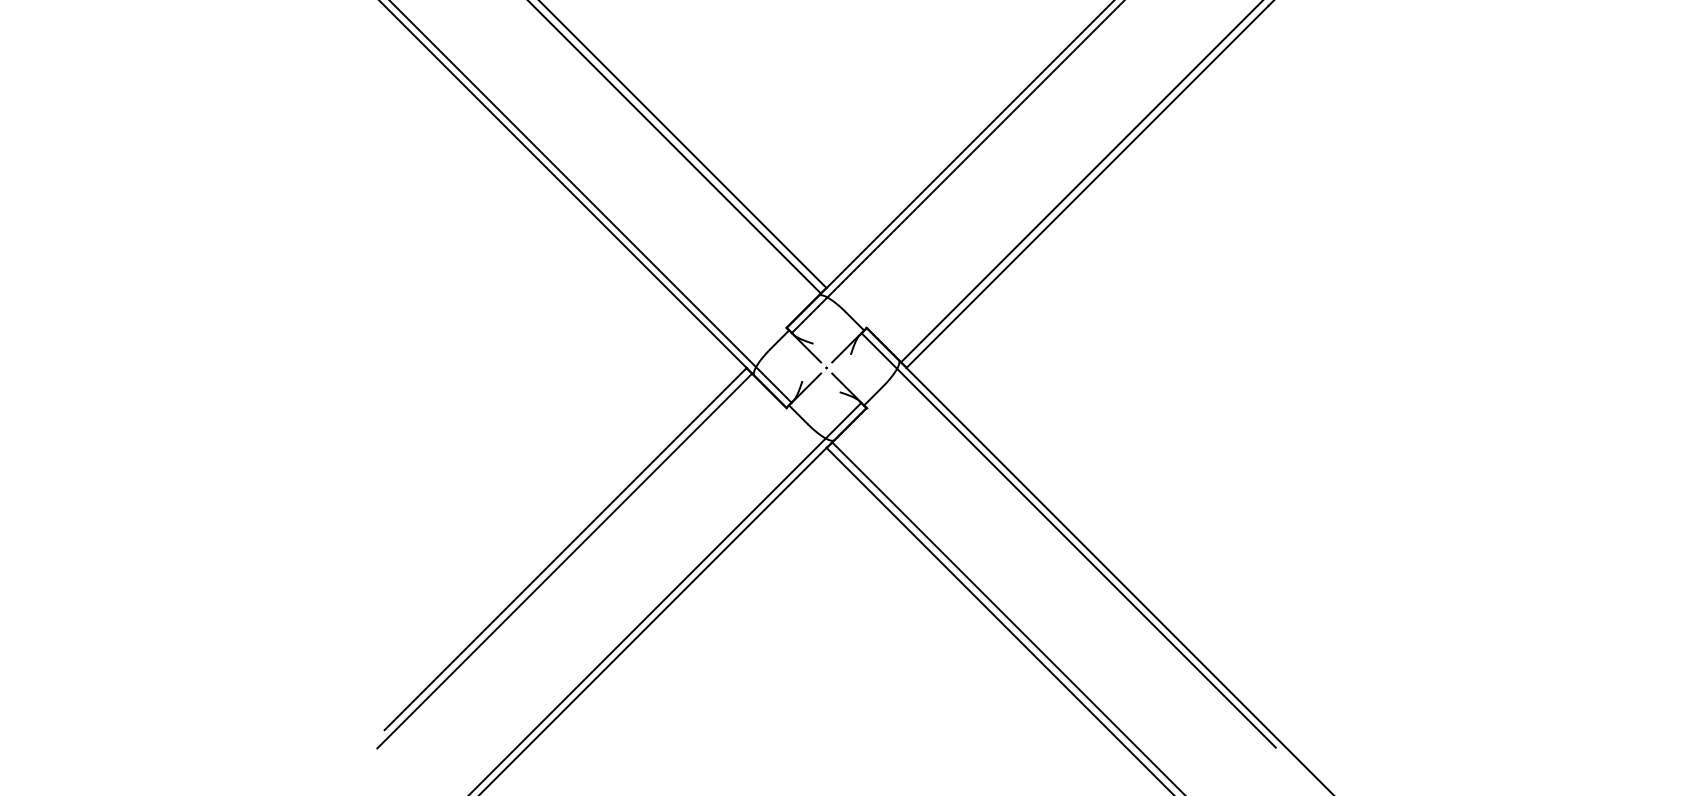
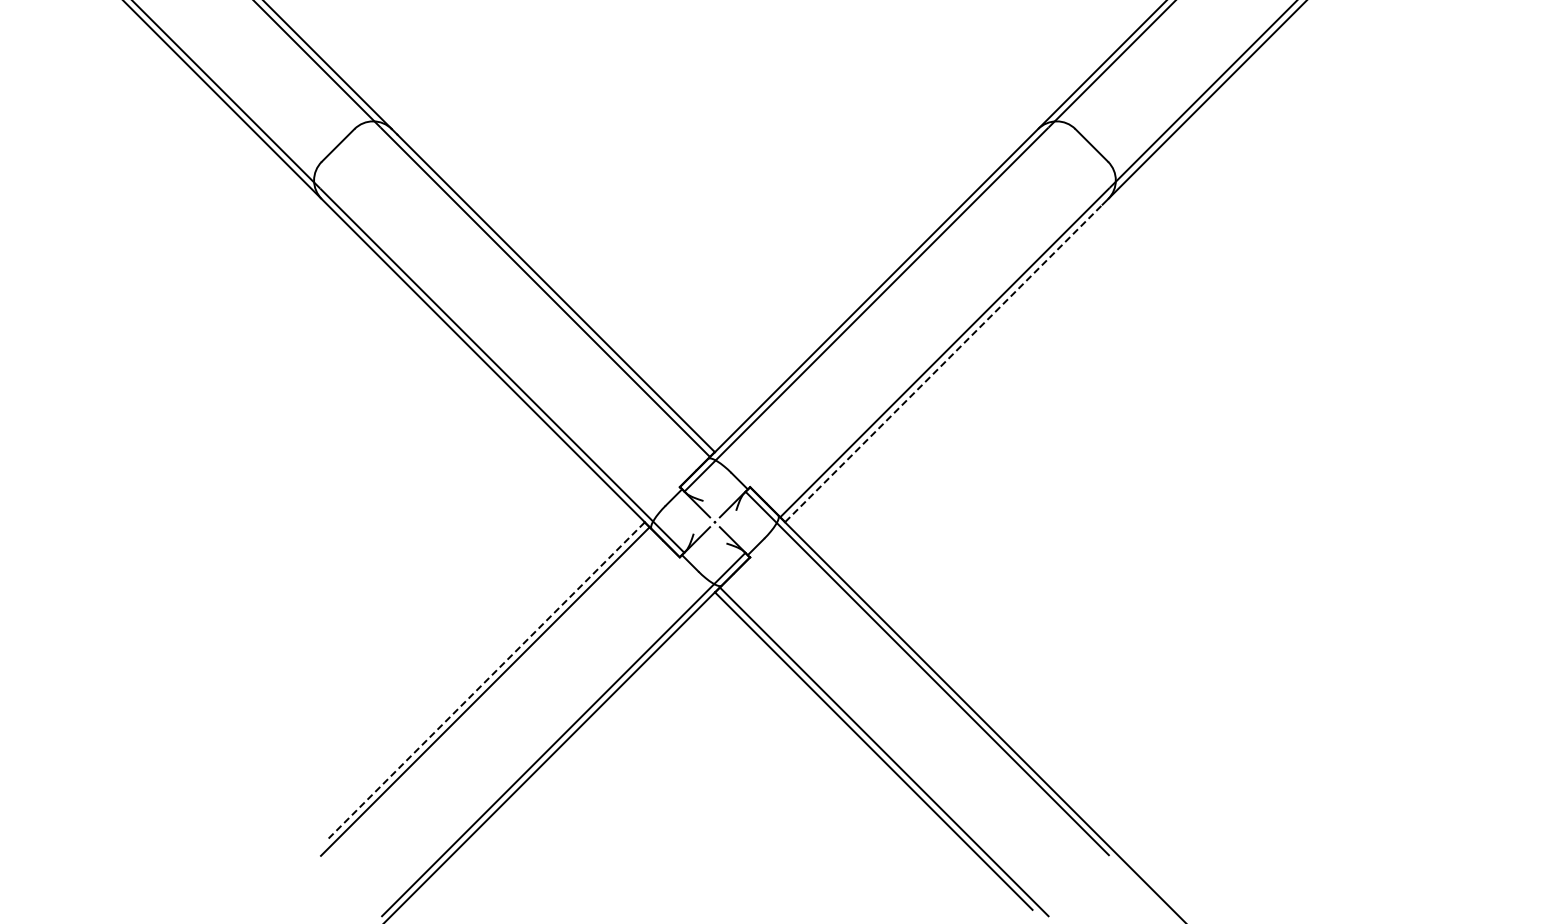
line: (1088, 186) -> (944, 363), solid -> dashed
line: (564, 549) -> (485, 681), solid -> dashed

